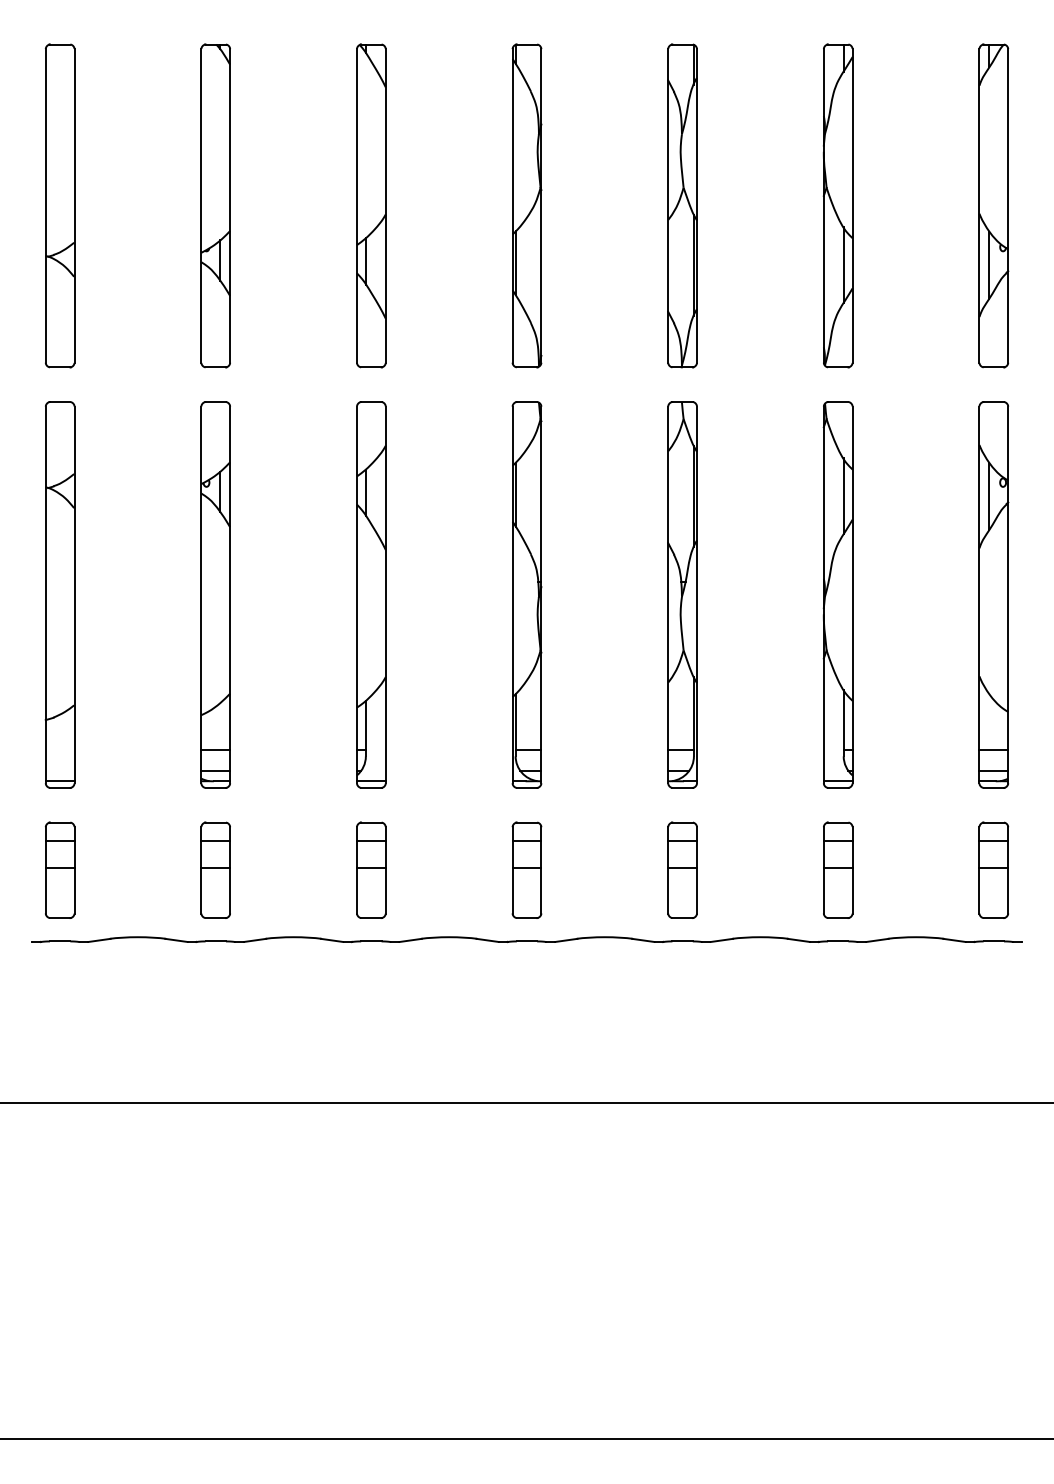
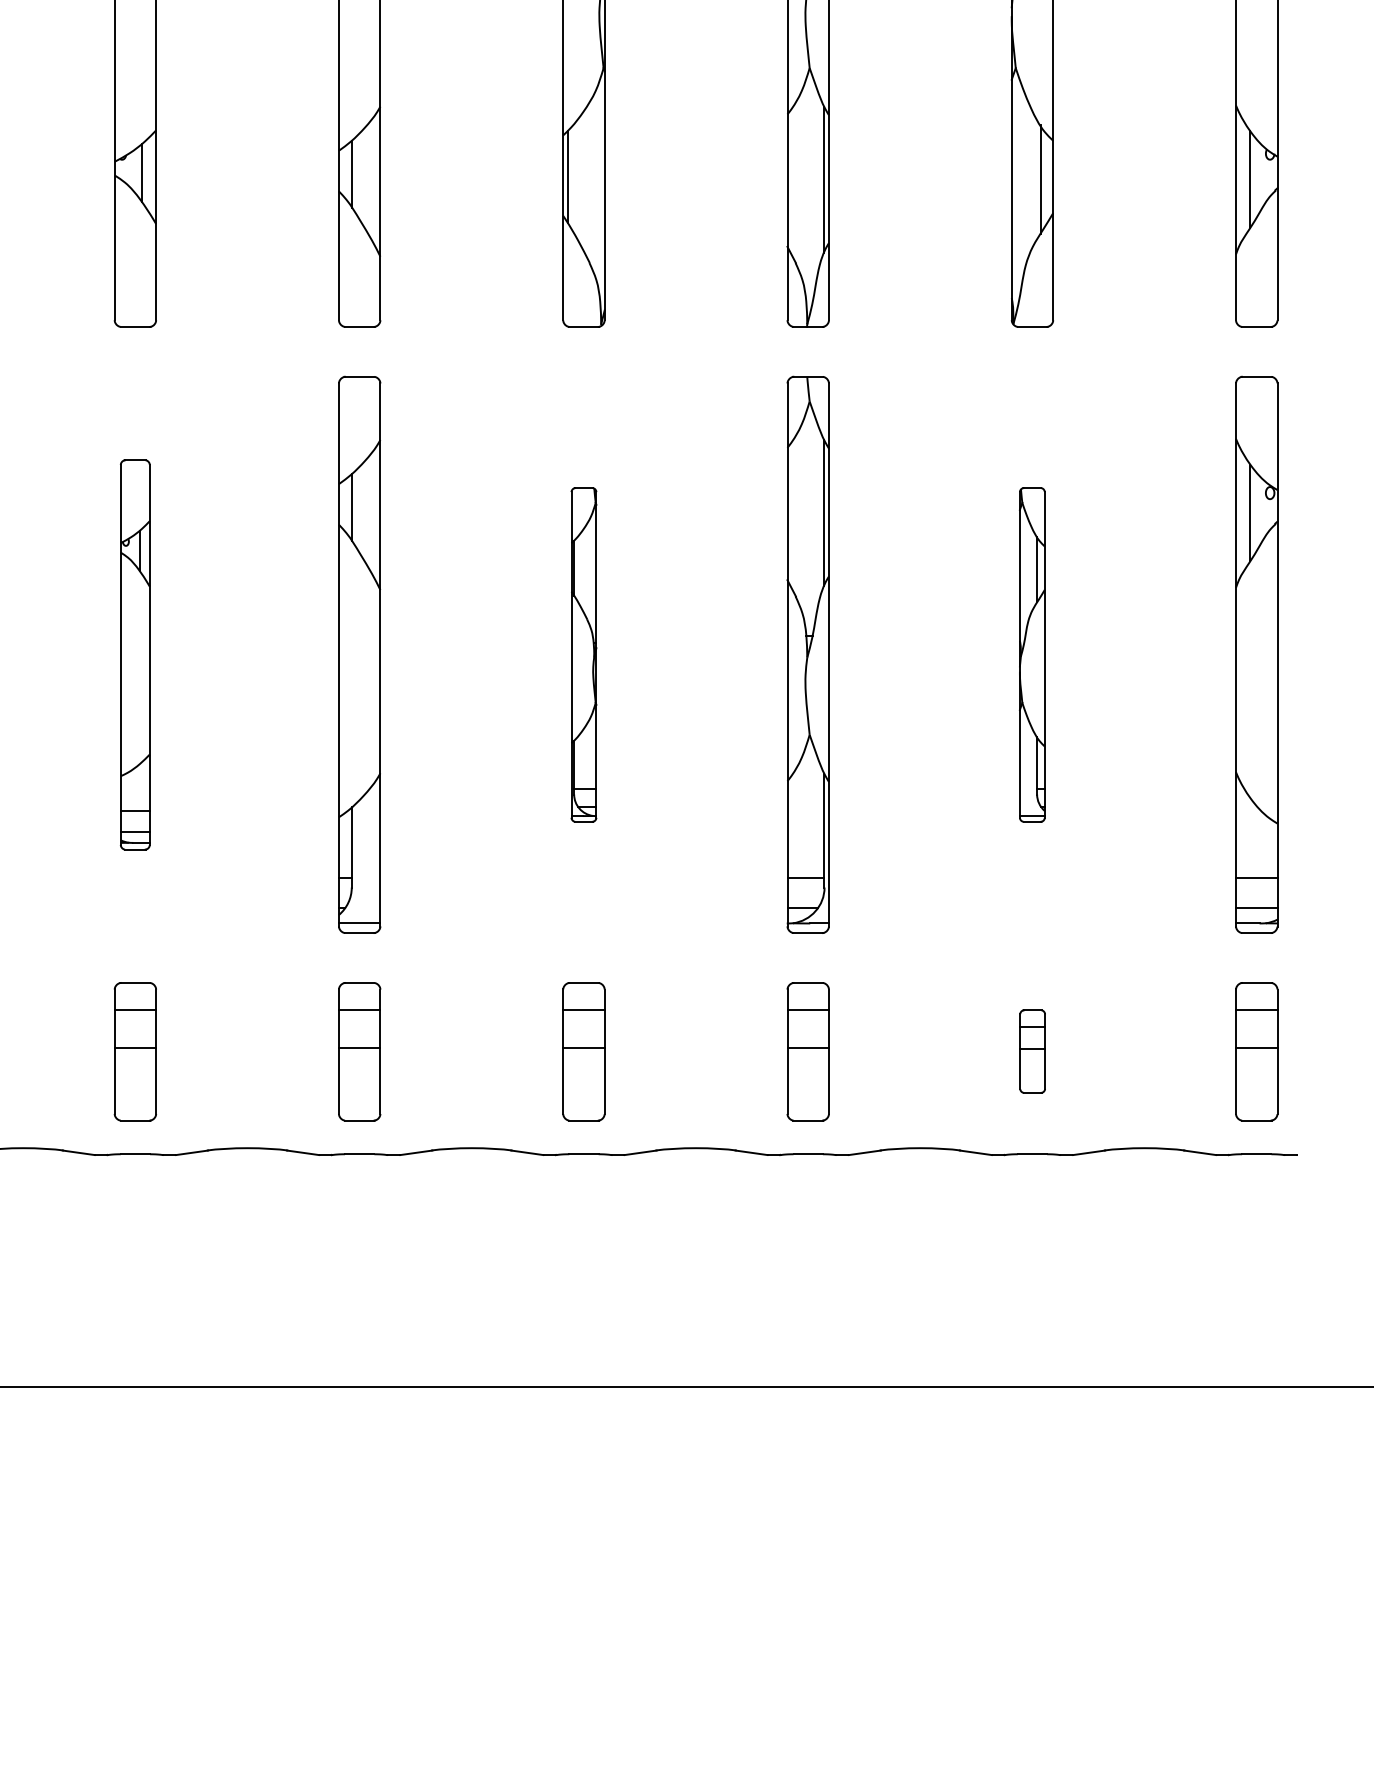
part: (215, 594) -> (135, 654), size x0.7
part: (526, 594) -> (583, 654), size x0.6
part: (837, 594) -> (1031, 654), size x0.6
part: (838, 869) -> (1032, 1050), size x0.6

